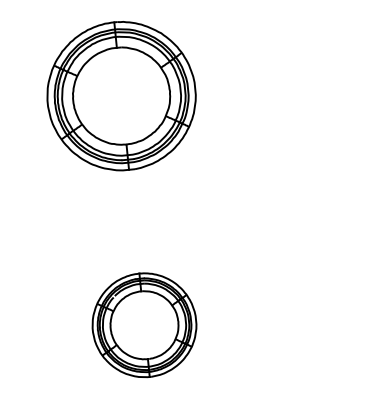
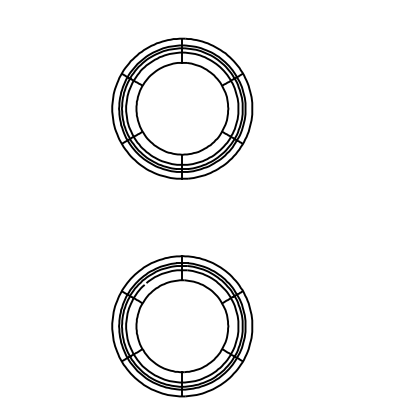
part: (144, 325) -> (182, 326), size x1.43

